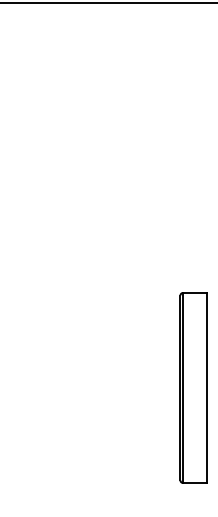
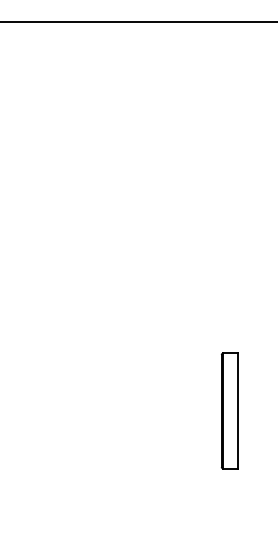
part: (193, 387) -> (229, 410), size x0.6

